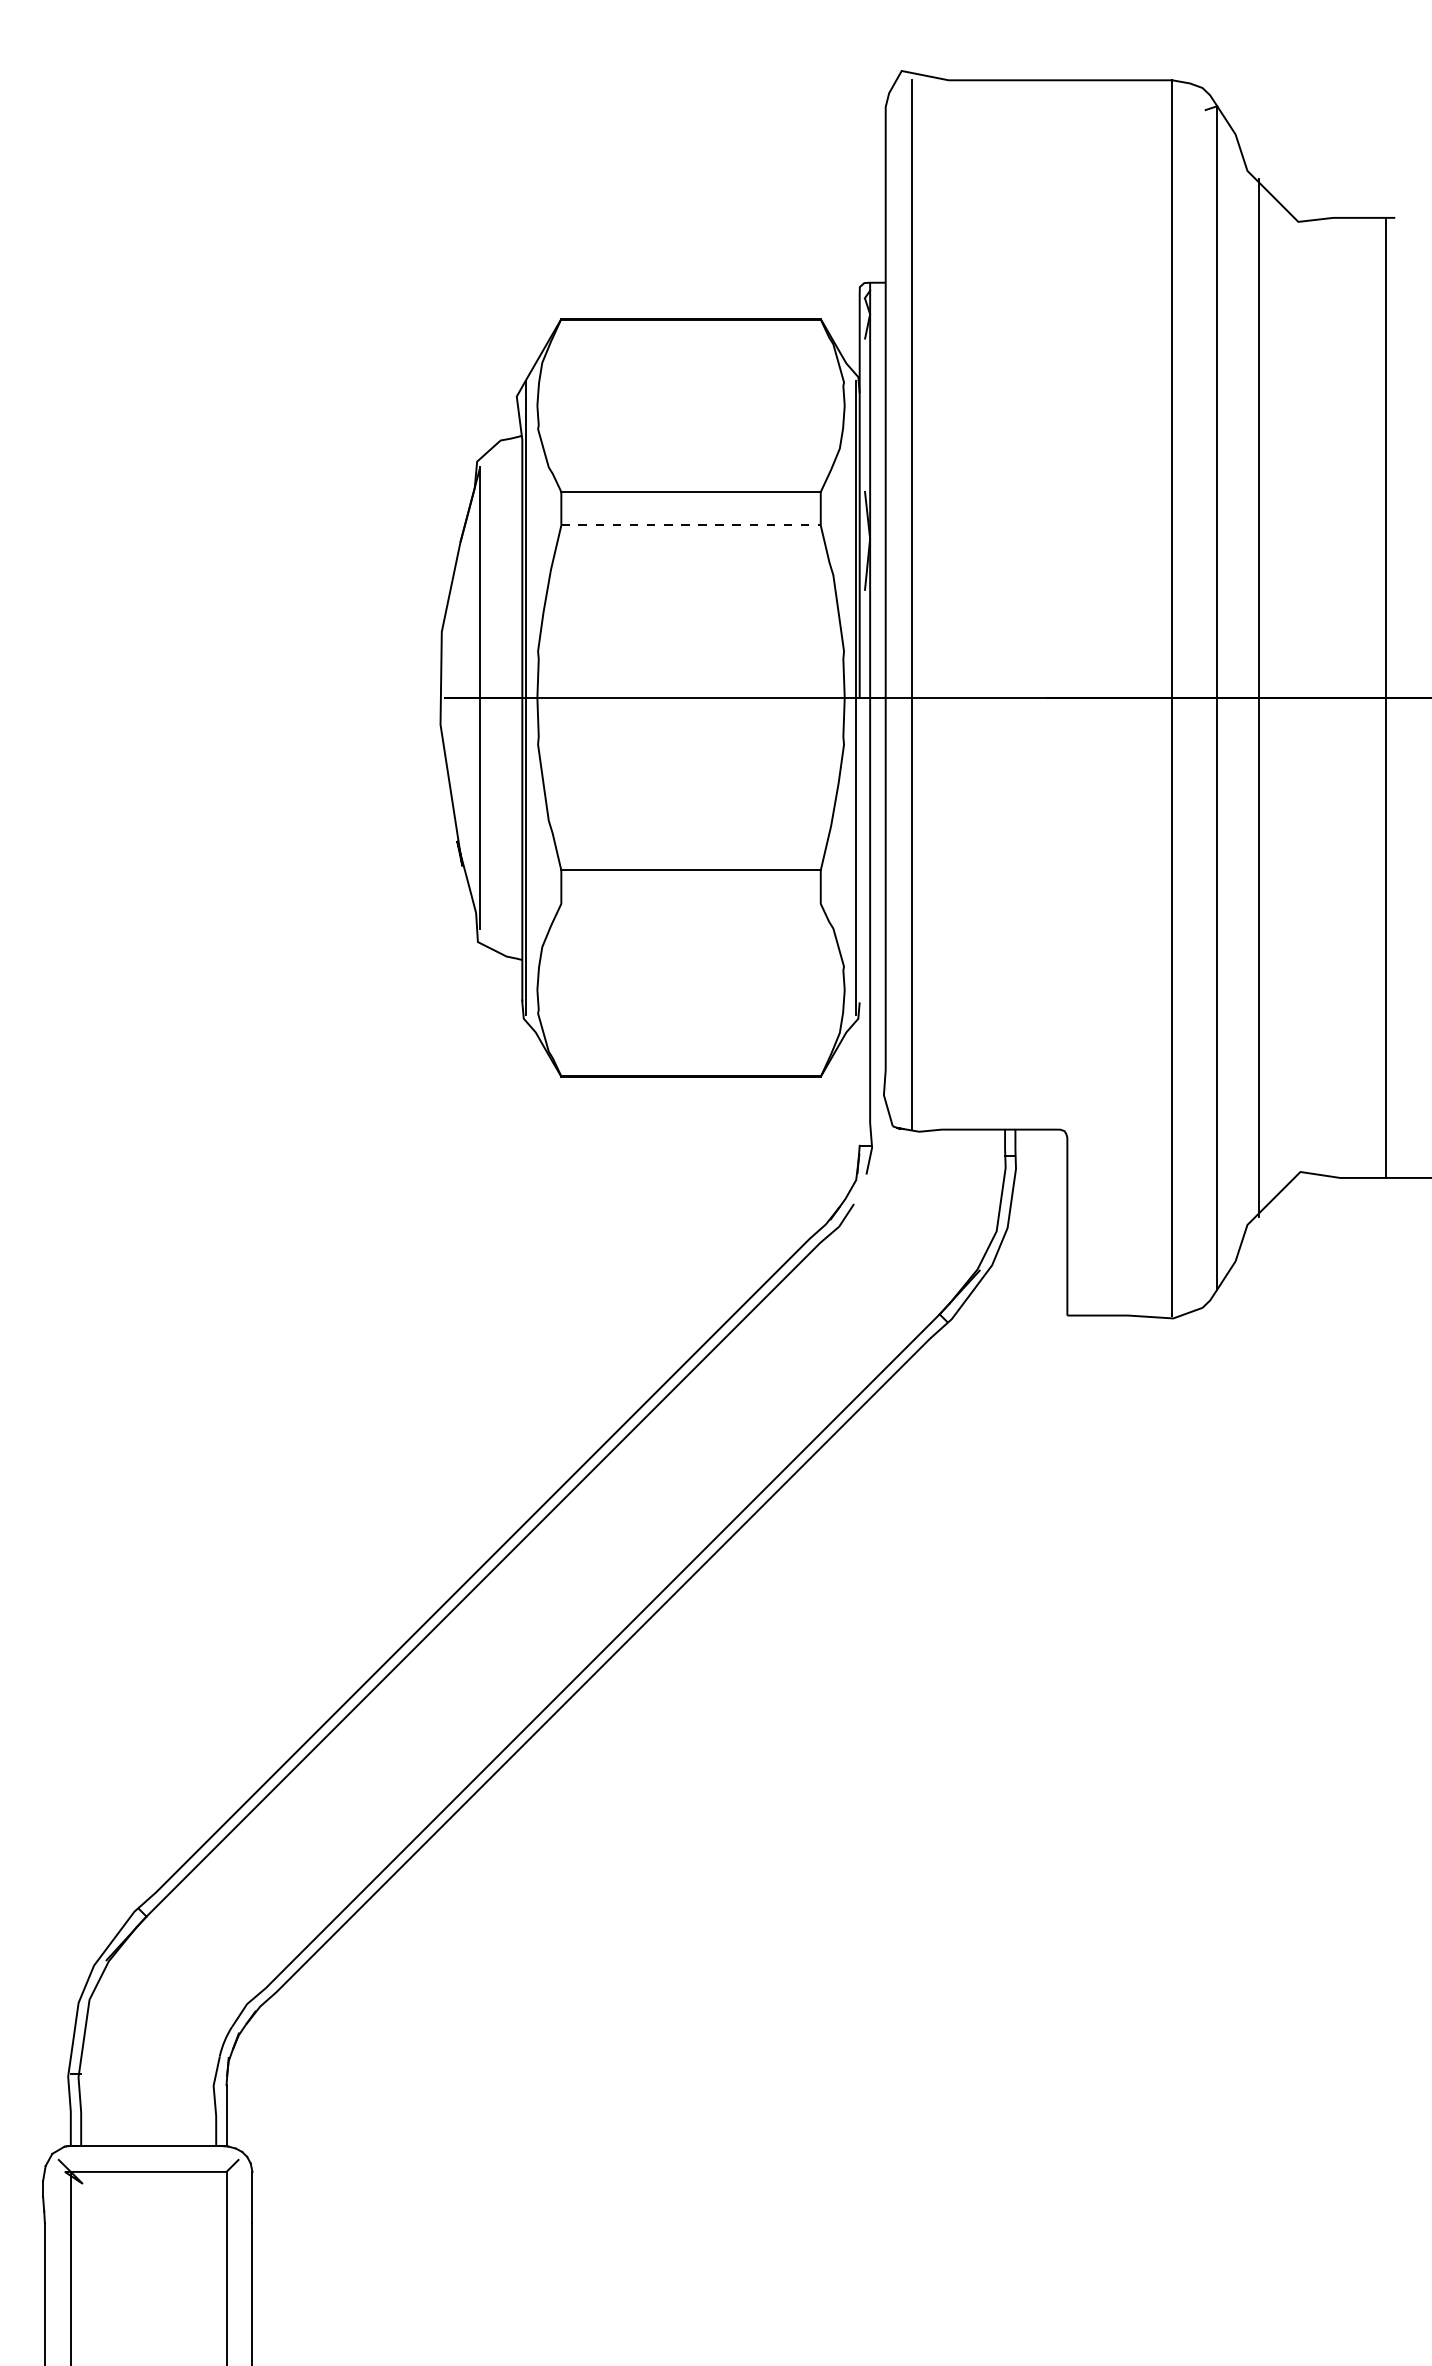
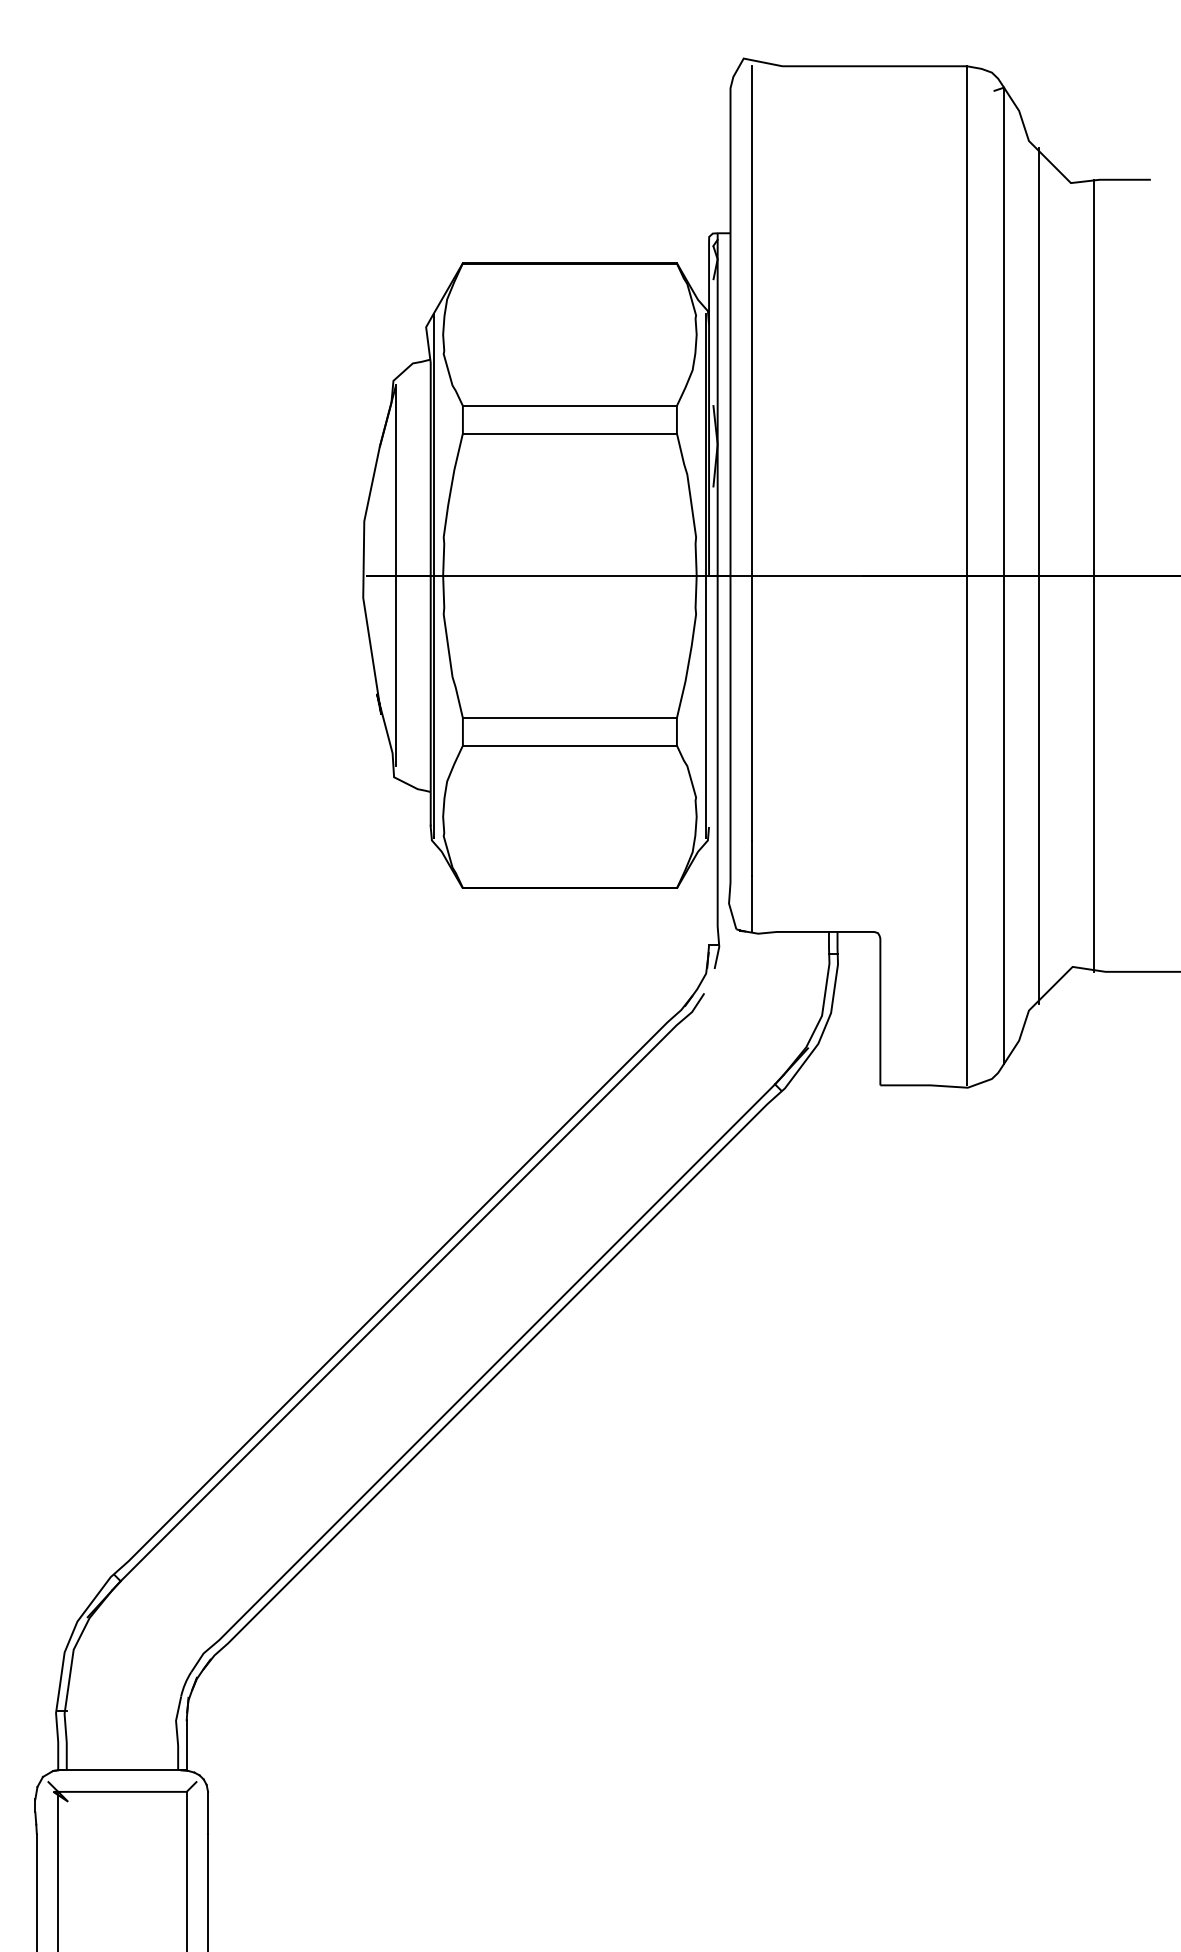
line: (691, 525) -> (570, 433), dashed -> solid
line: (1385, 697) -> (1094, 575), moved
line: (690, 903) -> (569, 745), added

